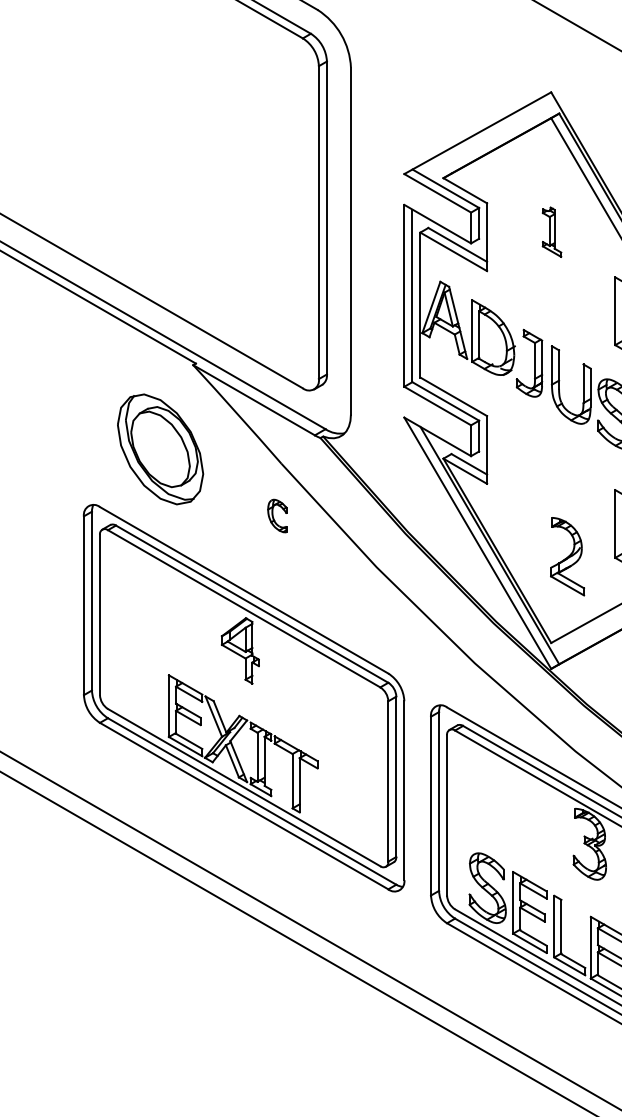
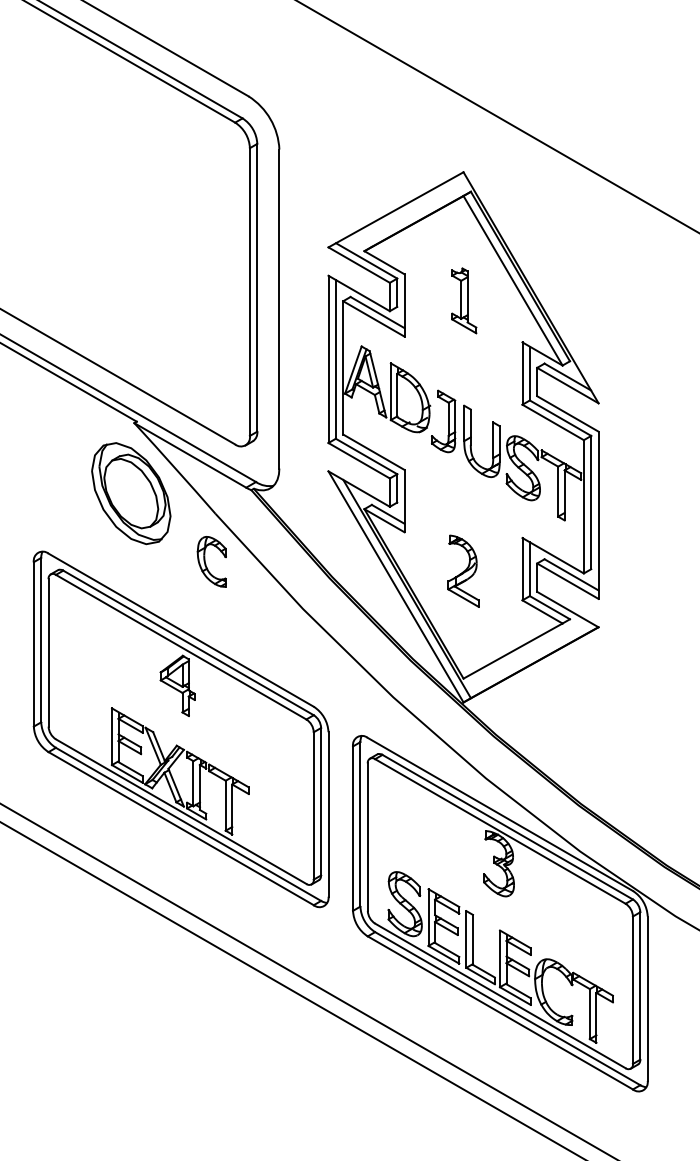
part: (552, 231) -> (464, 300), size x1.43
part: (160, 449) -> (131, 493), moved
part: (277, 515) -> (211, 561), size x1.67
part: (567, 555) -> (463, 570), moved

